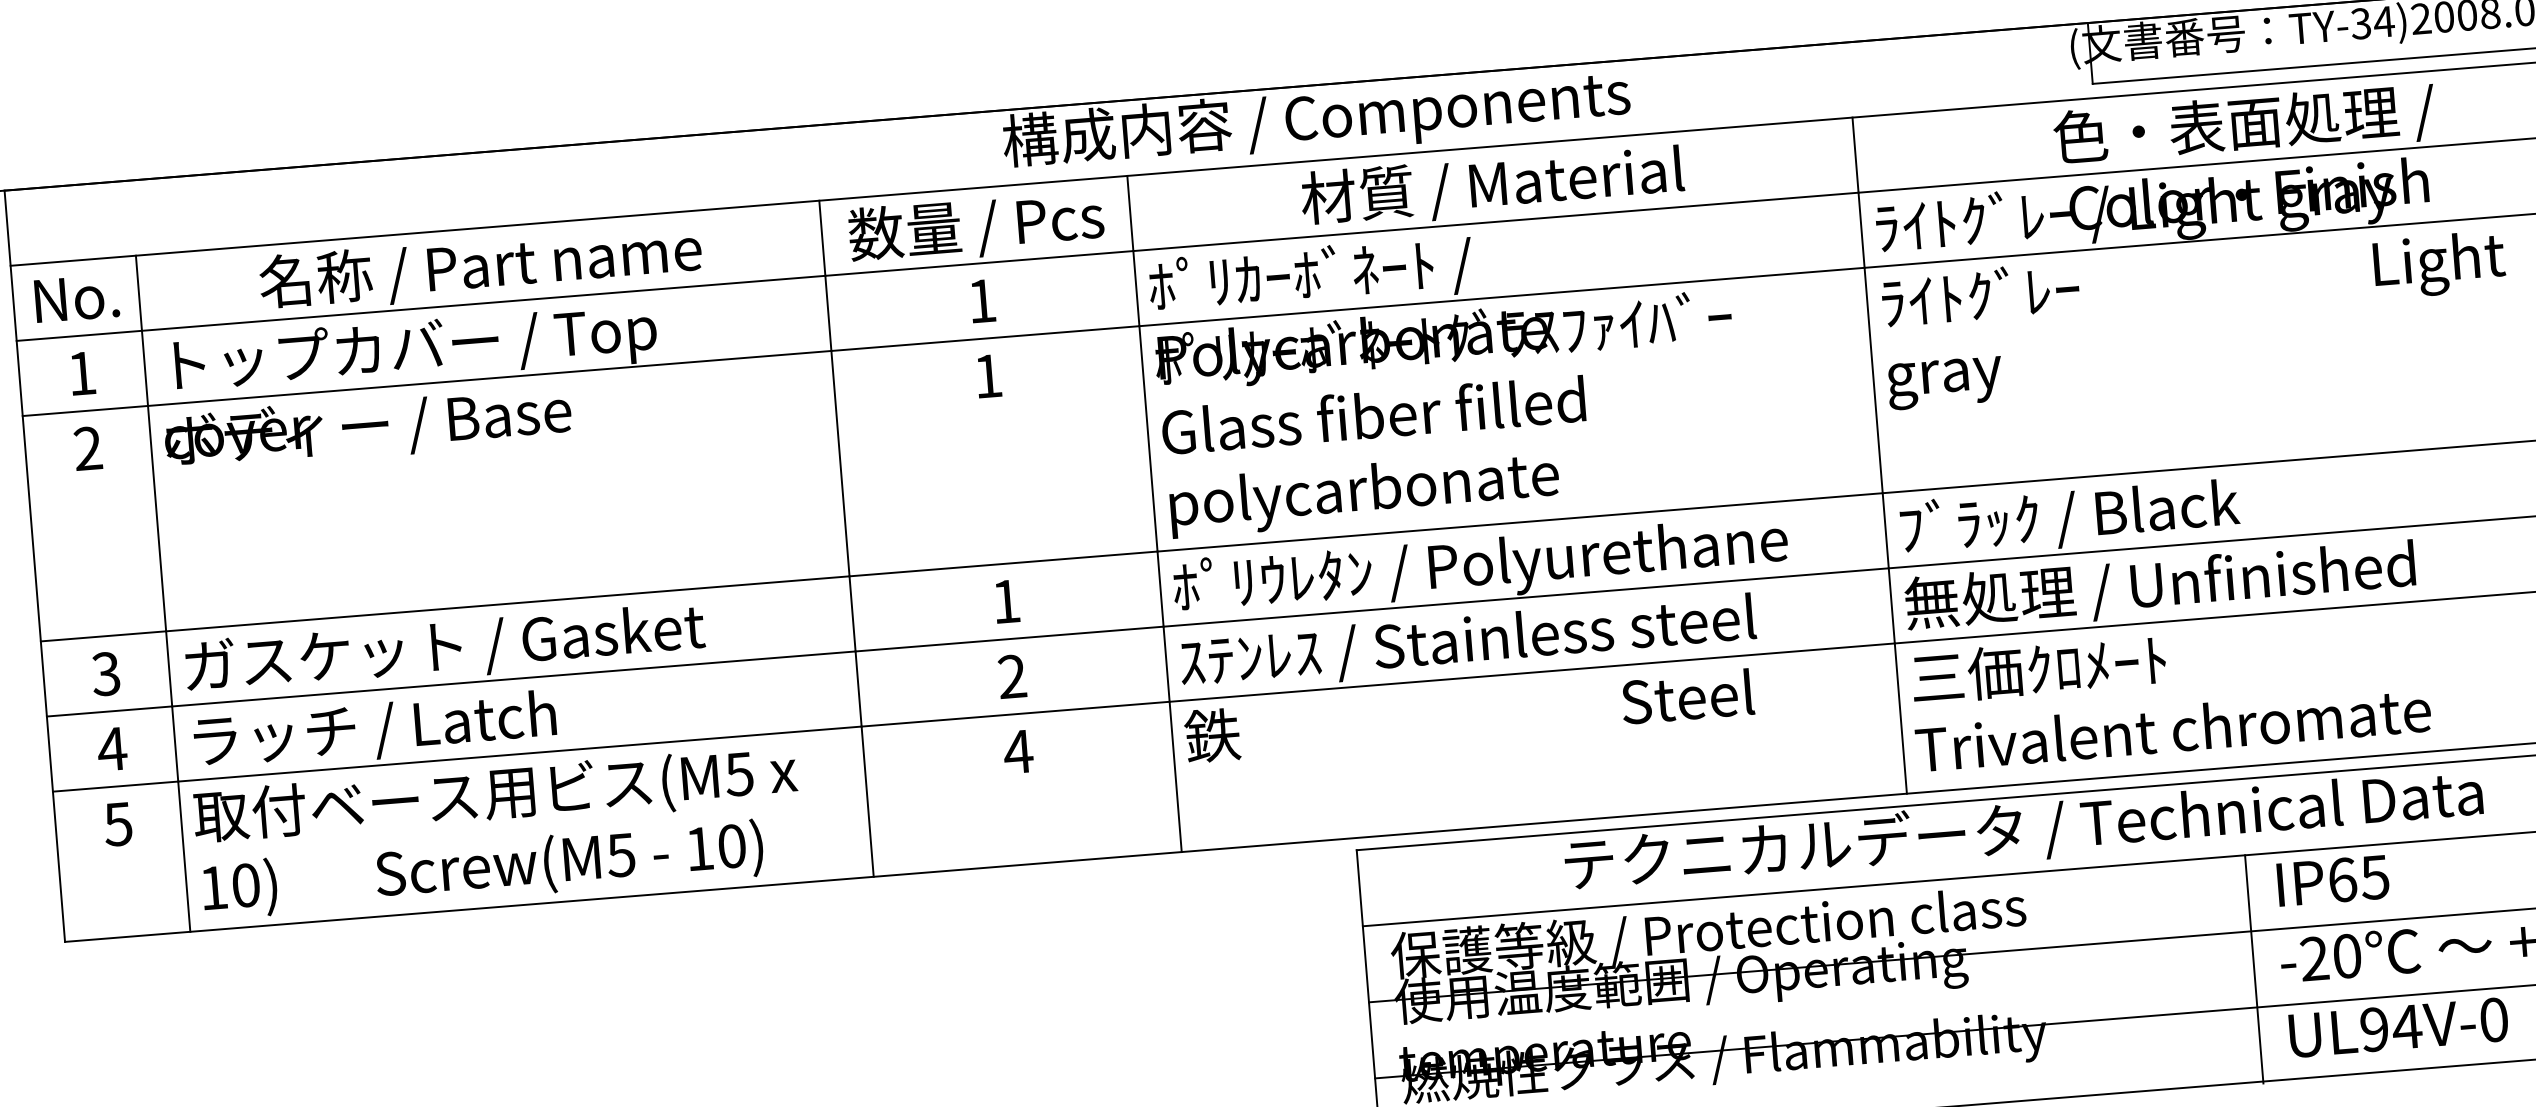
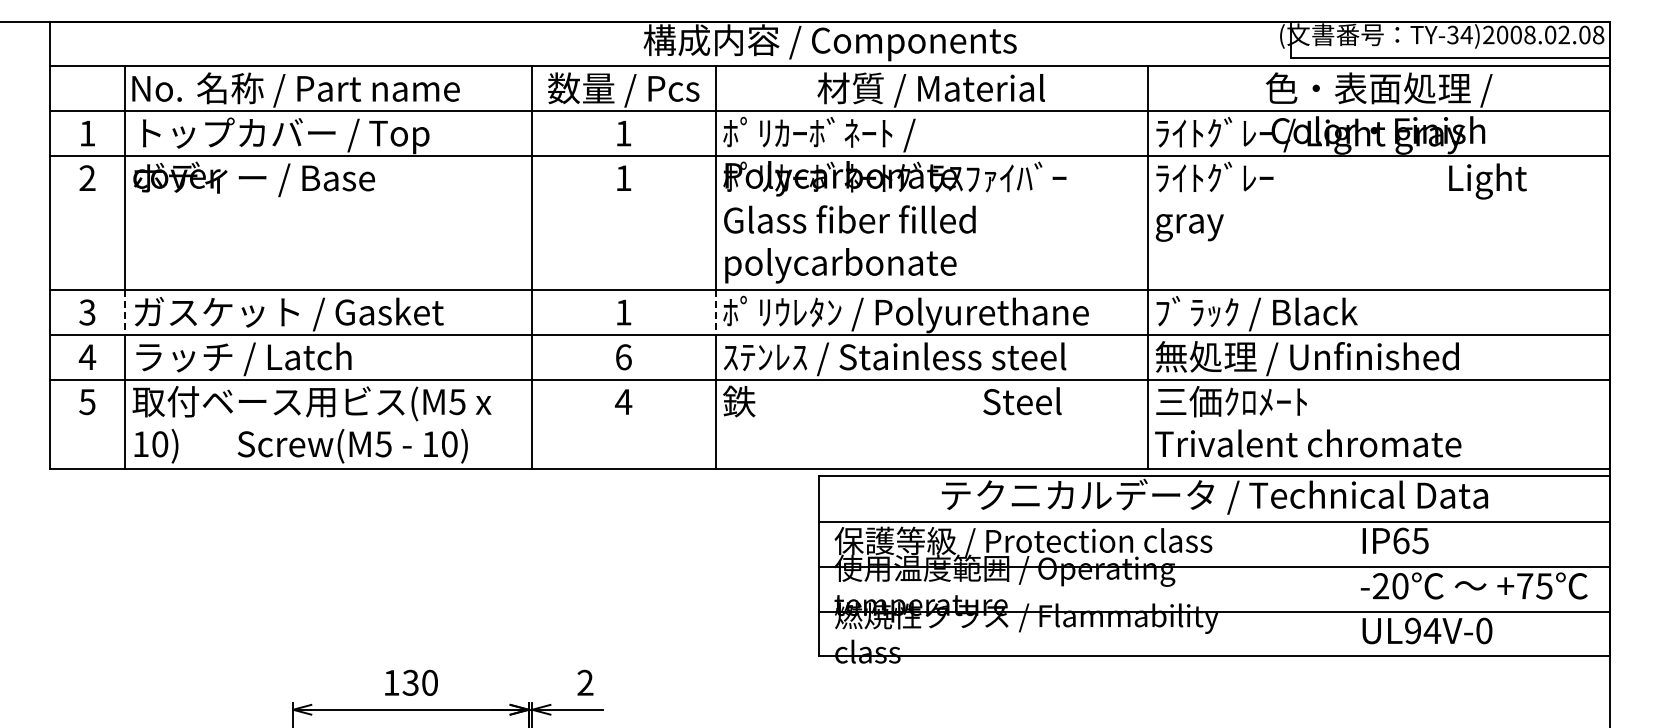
text: (75, 297) -> (156, 88), moved
line: (1160, 589) -> (715, 312), solid -> dashed
line: (168, 668) -> (124, 312), solid -> dashed
text: (1012, 677) -> (623, 357), 2 -> 6
line: (2253, 969) -> (1344, 589), removed

